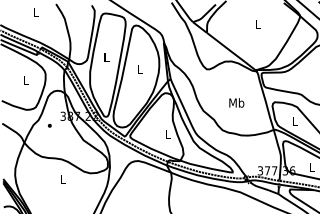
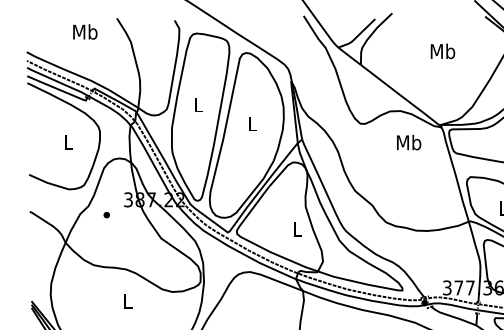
text: (36, 12) -> (85, 31), L -> Mb
text: (257, 24) -> (442, 51), L -> Mb
text: (236, 102) -> (408, 141), moved

